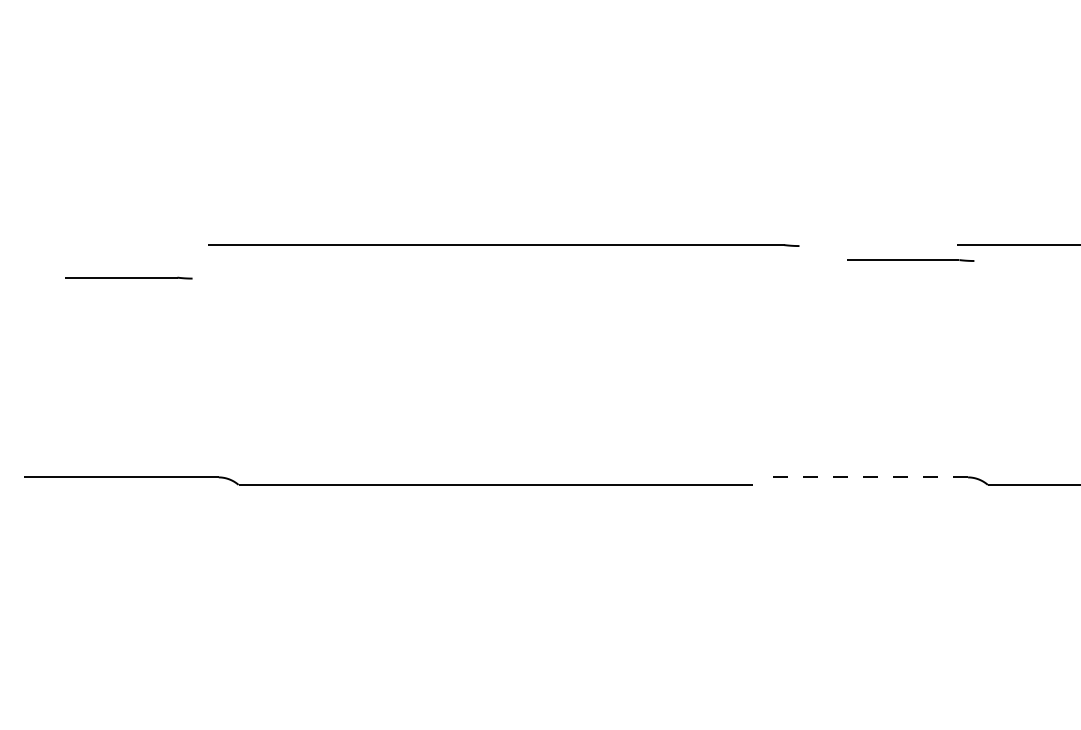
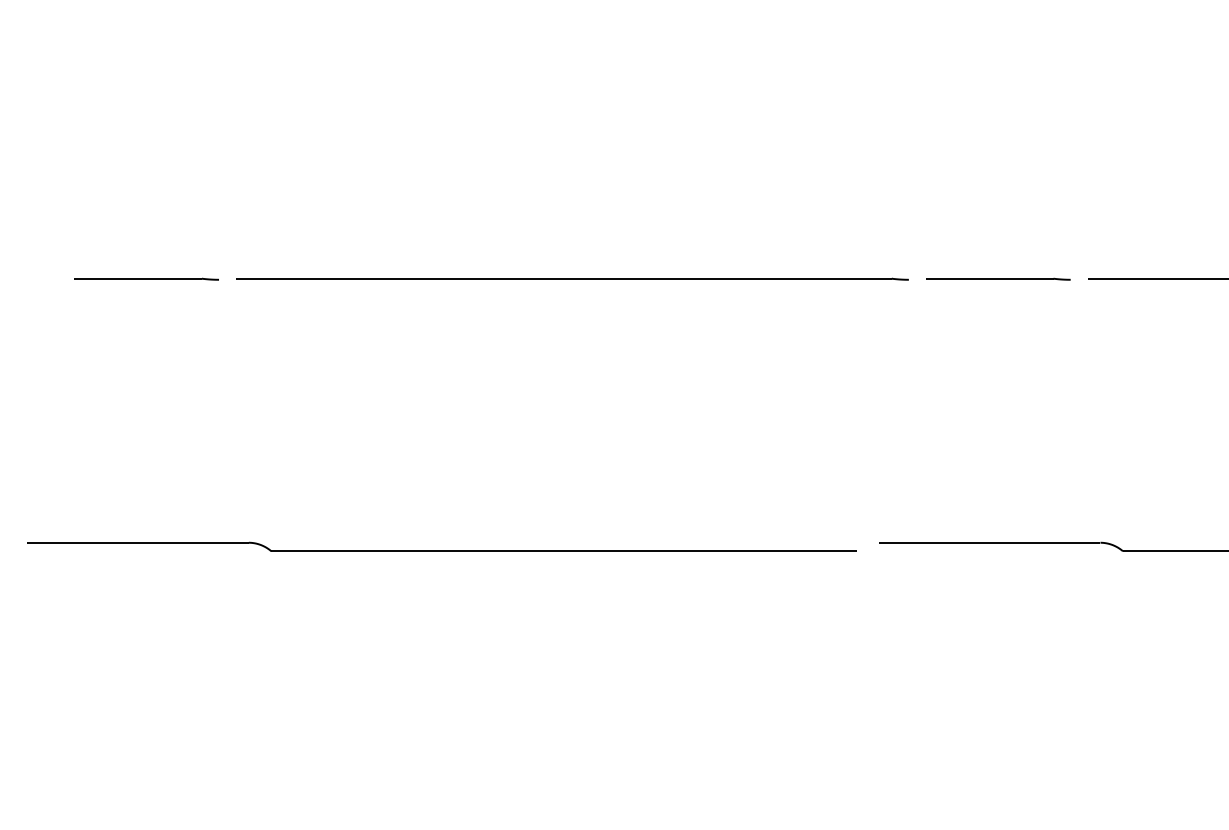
part: (910, 259) -> (998, 278), moved
part: (128, 277) -> (146, 278), moved
line: (870, 477) -> (989, 542), dashed -> solid

